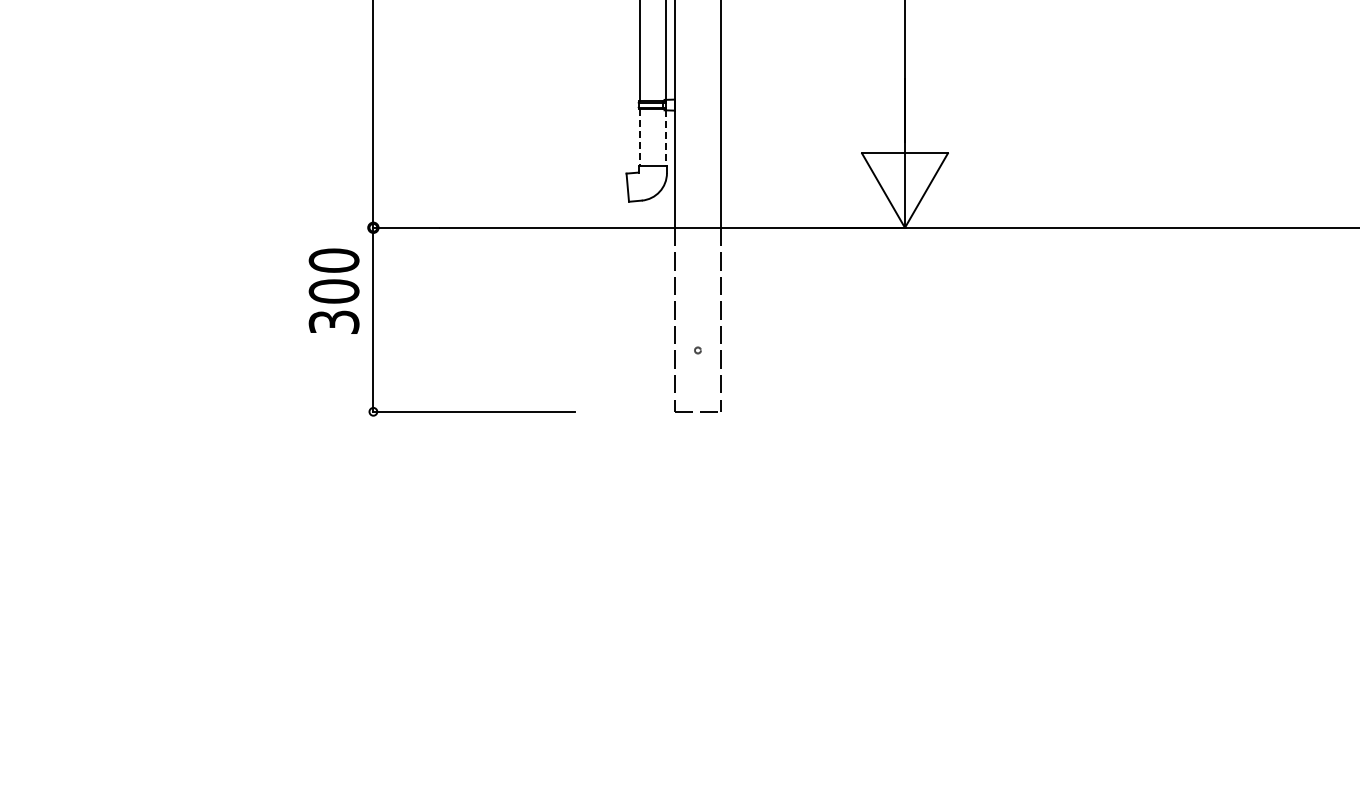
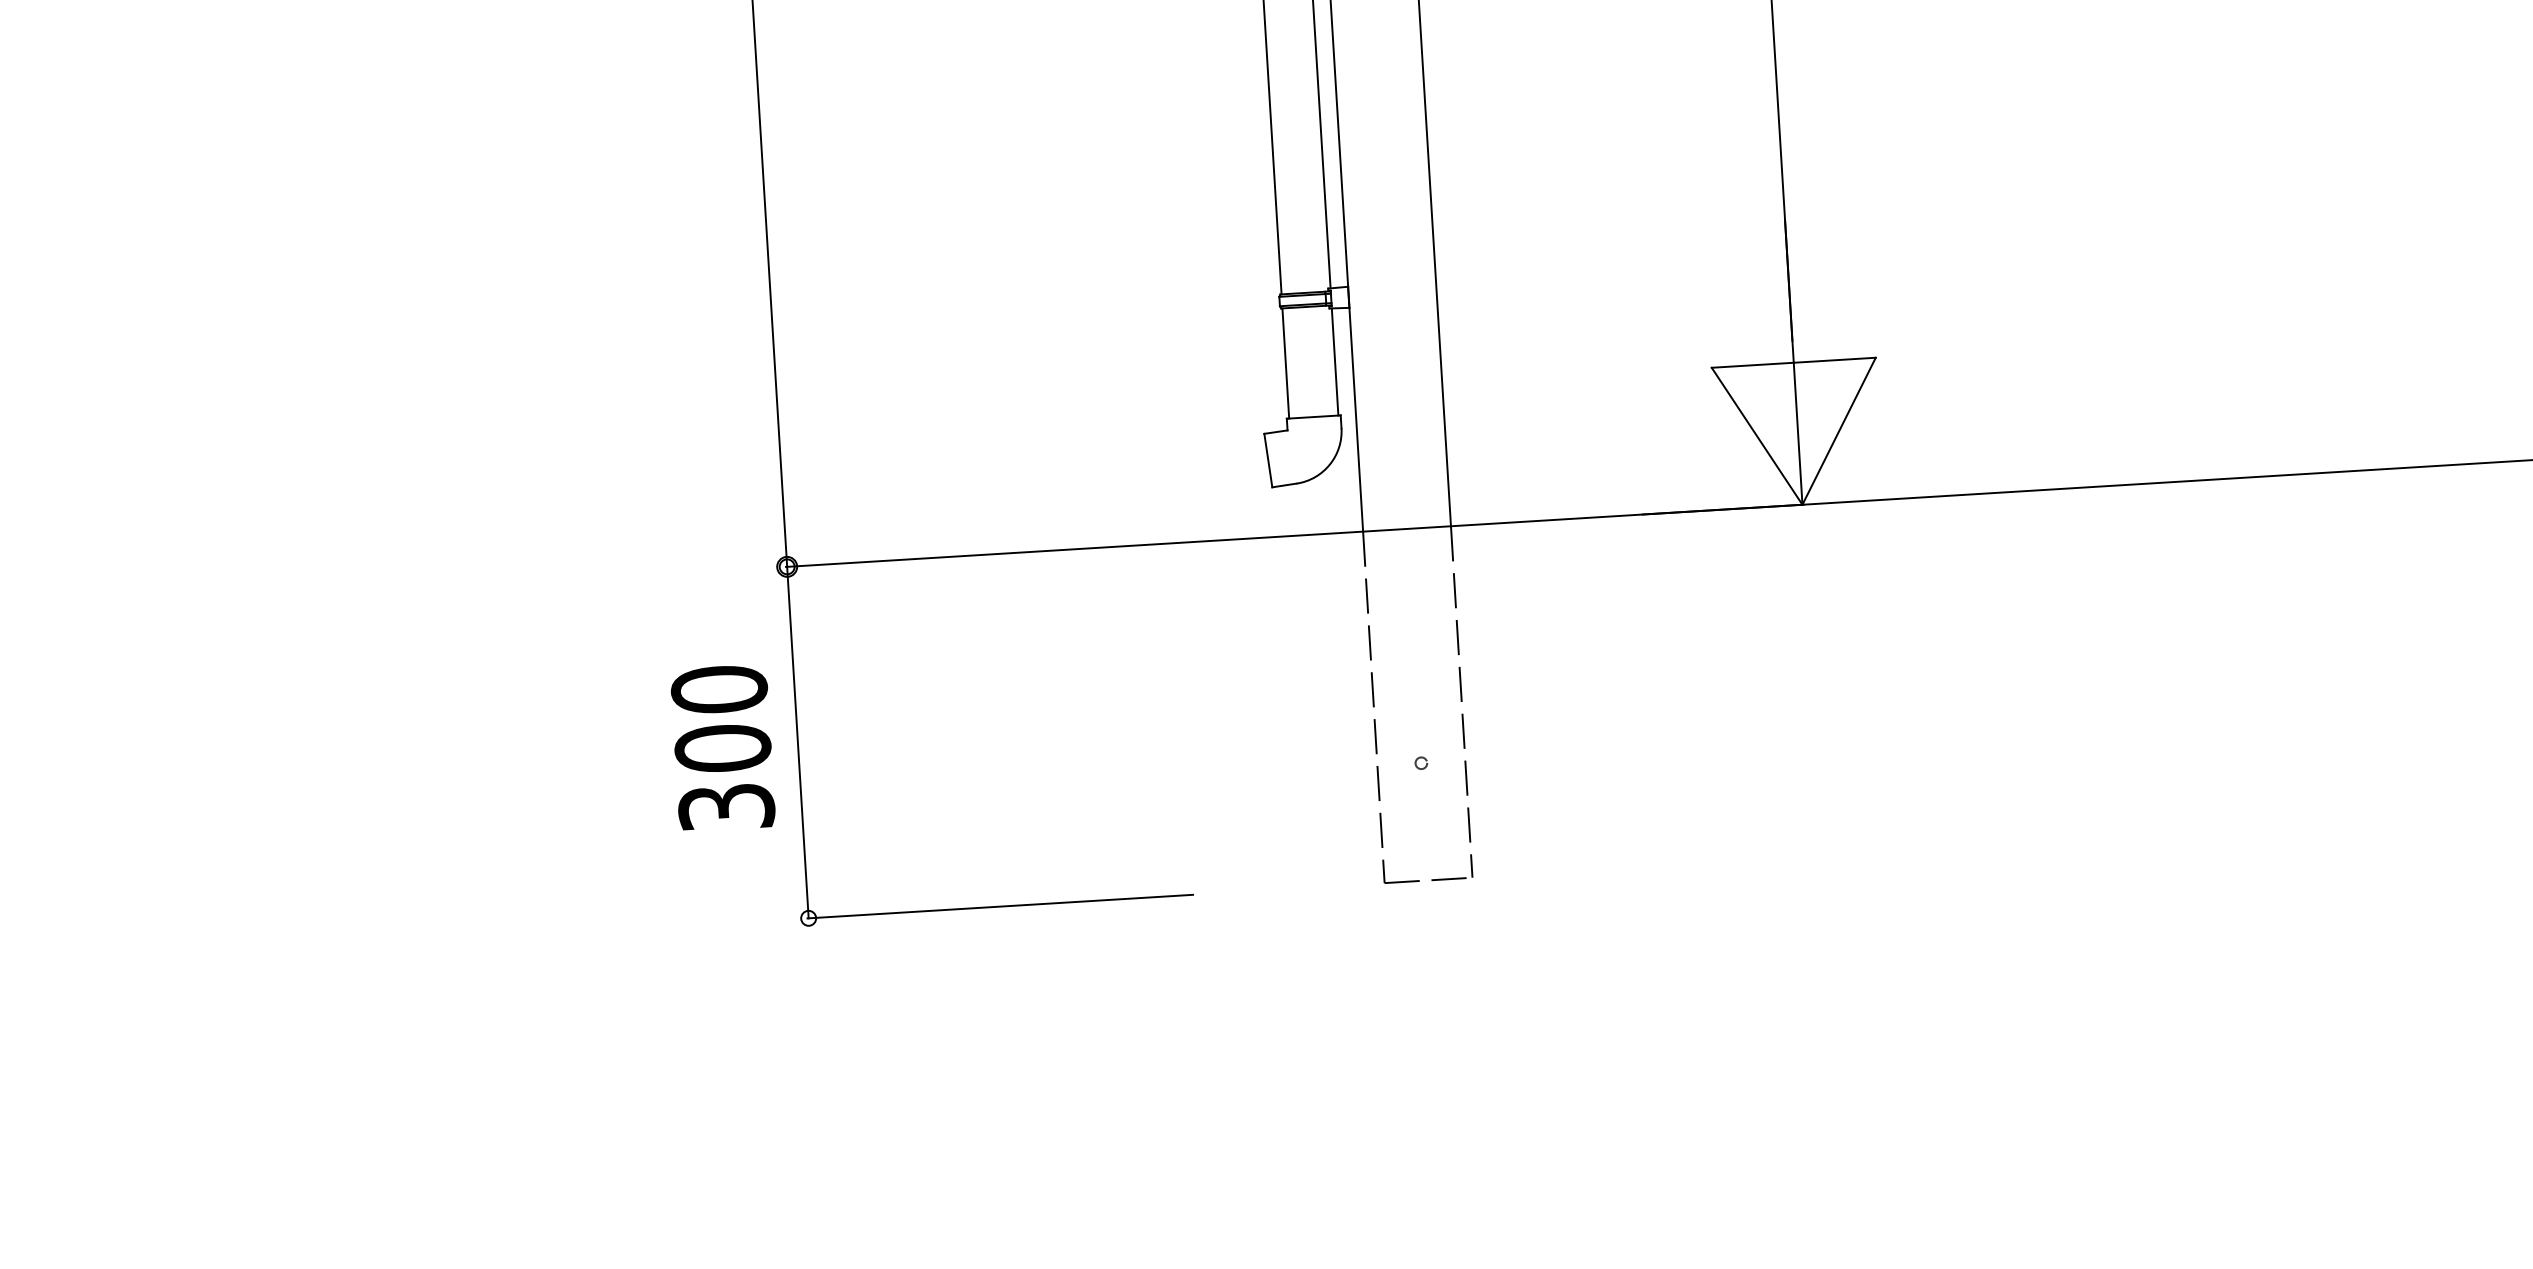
line: (639, 137) -> (1284, 363), dashed -> solid
line: (665, 138) -> (1334, 362), dashed -> solid
text: (333, 290) -> (721, 746), moved

